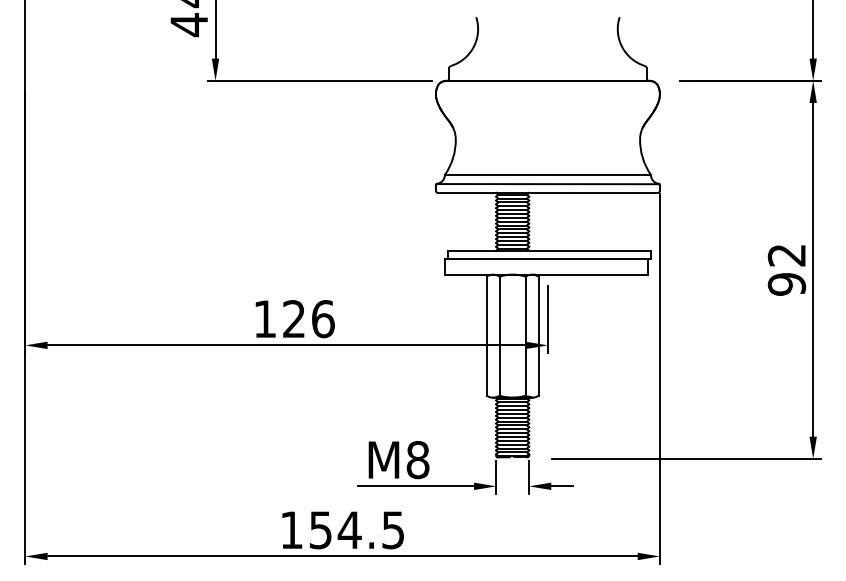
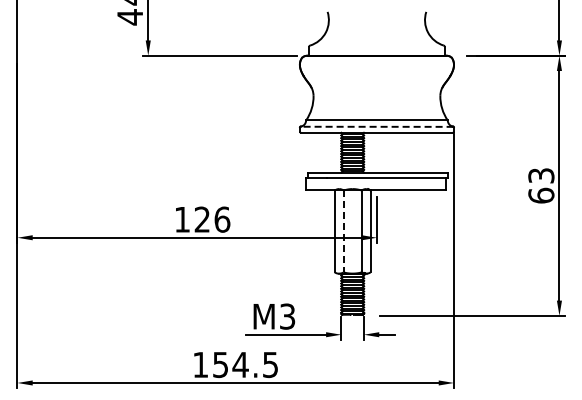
line: (548, 183) -> (377, 126), solid -> dashed
text: (787, 269) -> (541, 185), 92 -> 63
line: (499, 336) -> (343, 231), solid -> dashed
text: (417, 459) -> (287, 316), M8 -> M3

